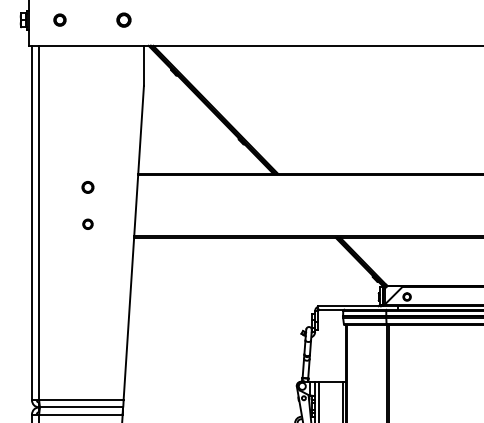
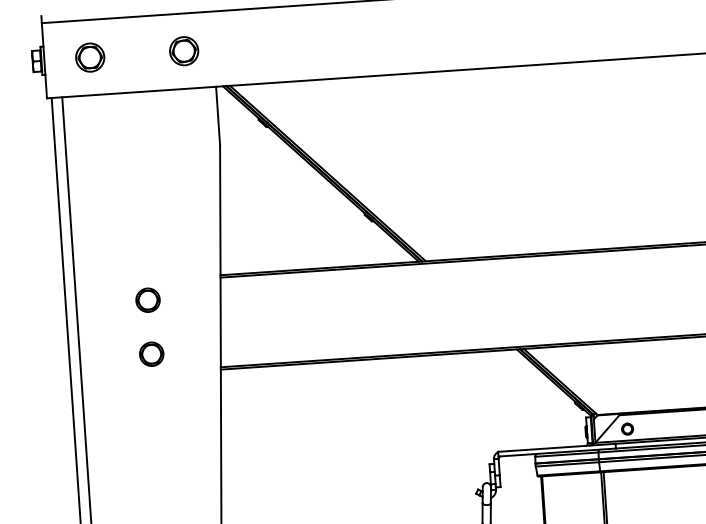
part: (59, 19) -> (89, 56), size x1.67
part: (123, 19) -> (183, 50), size x1.43
part: (87, 187) -> (147, 300), size x1.43
part: (87, 224) -> (151, 354), size x1.67

